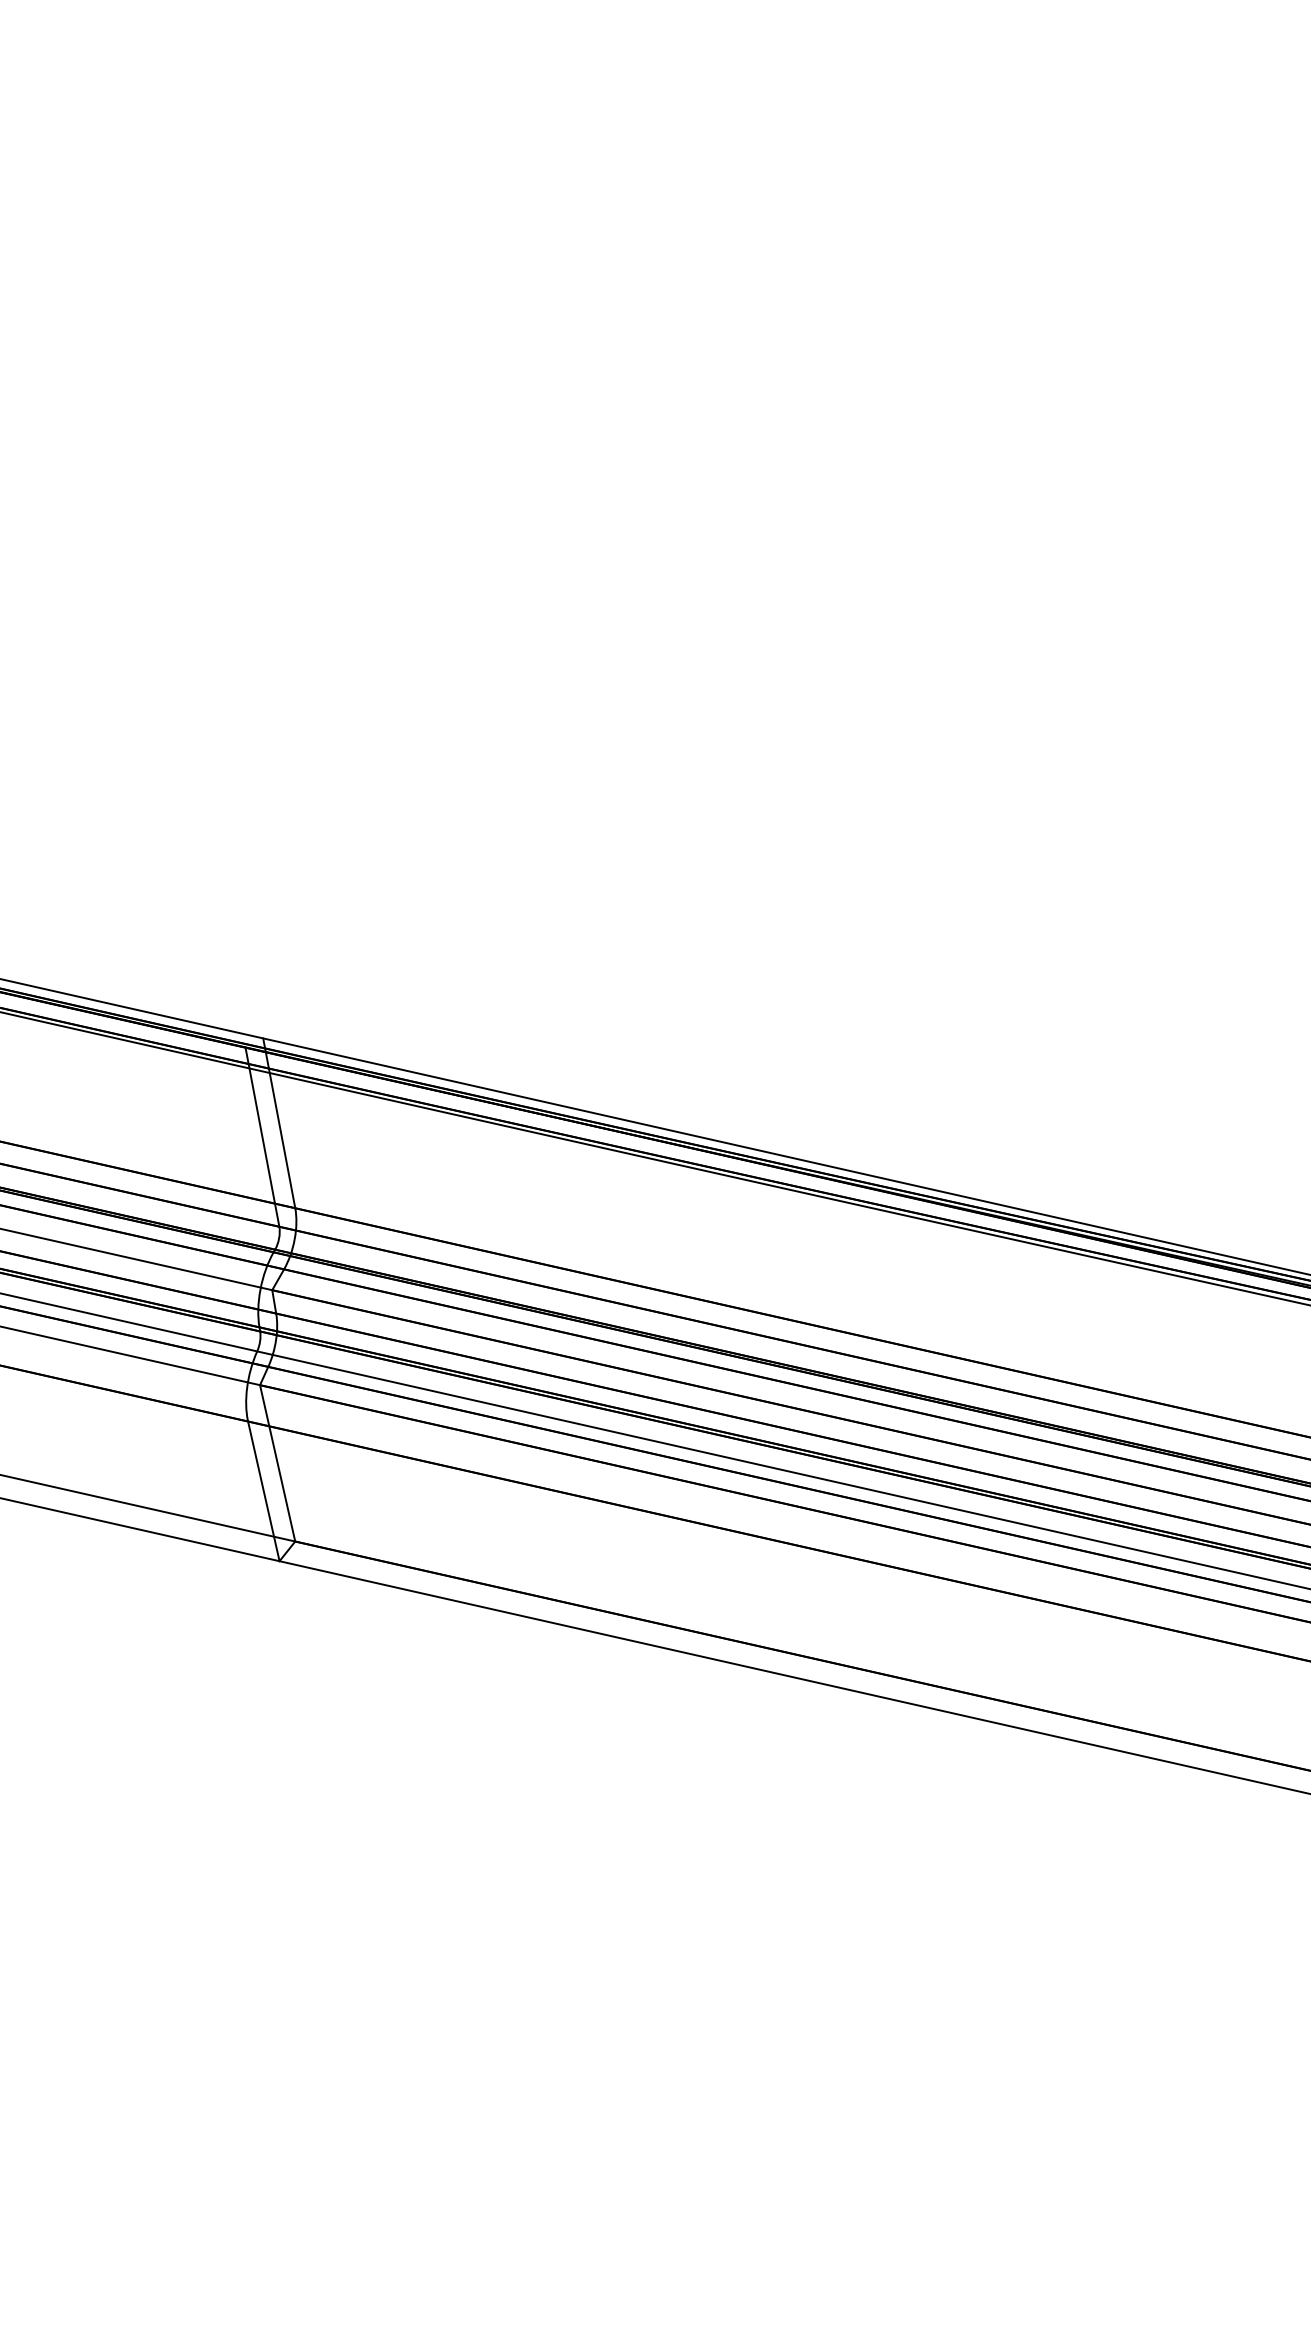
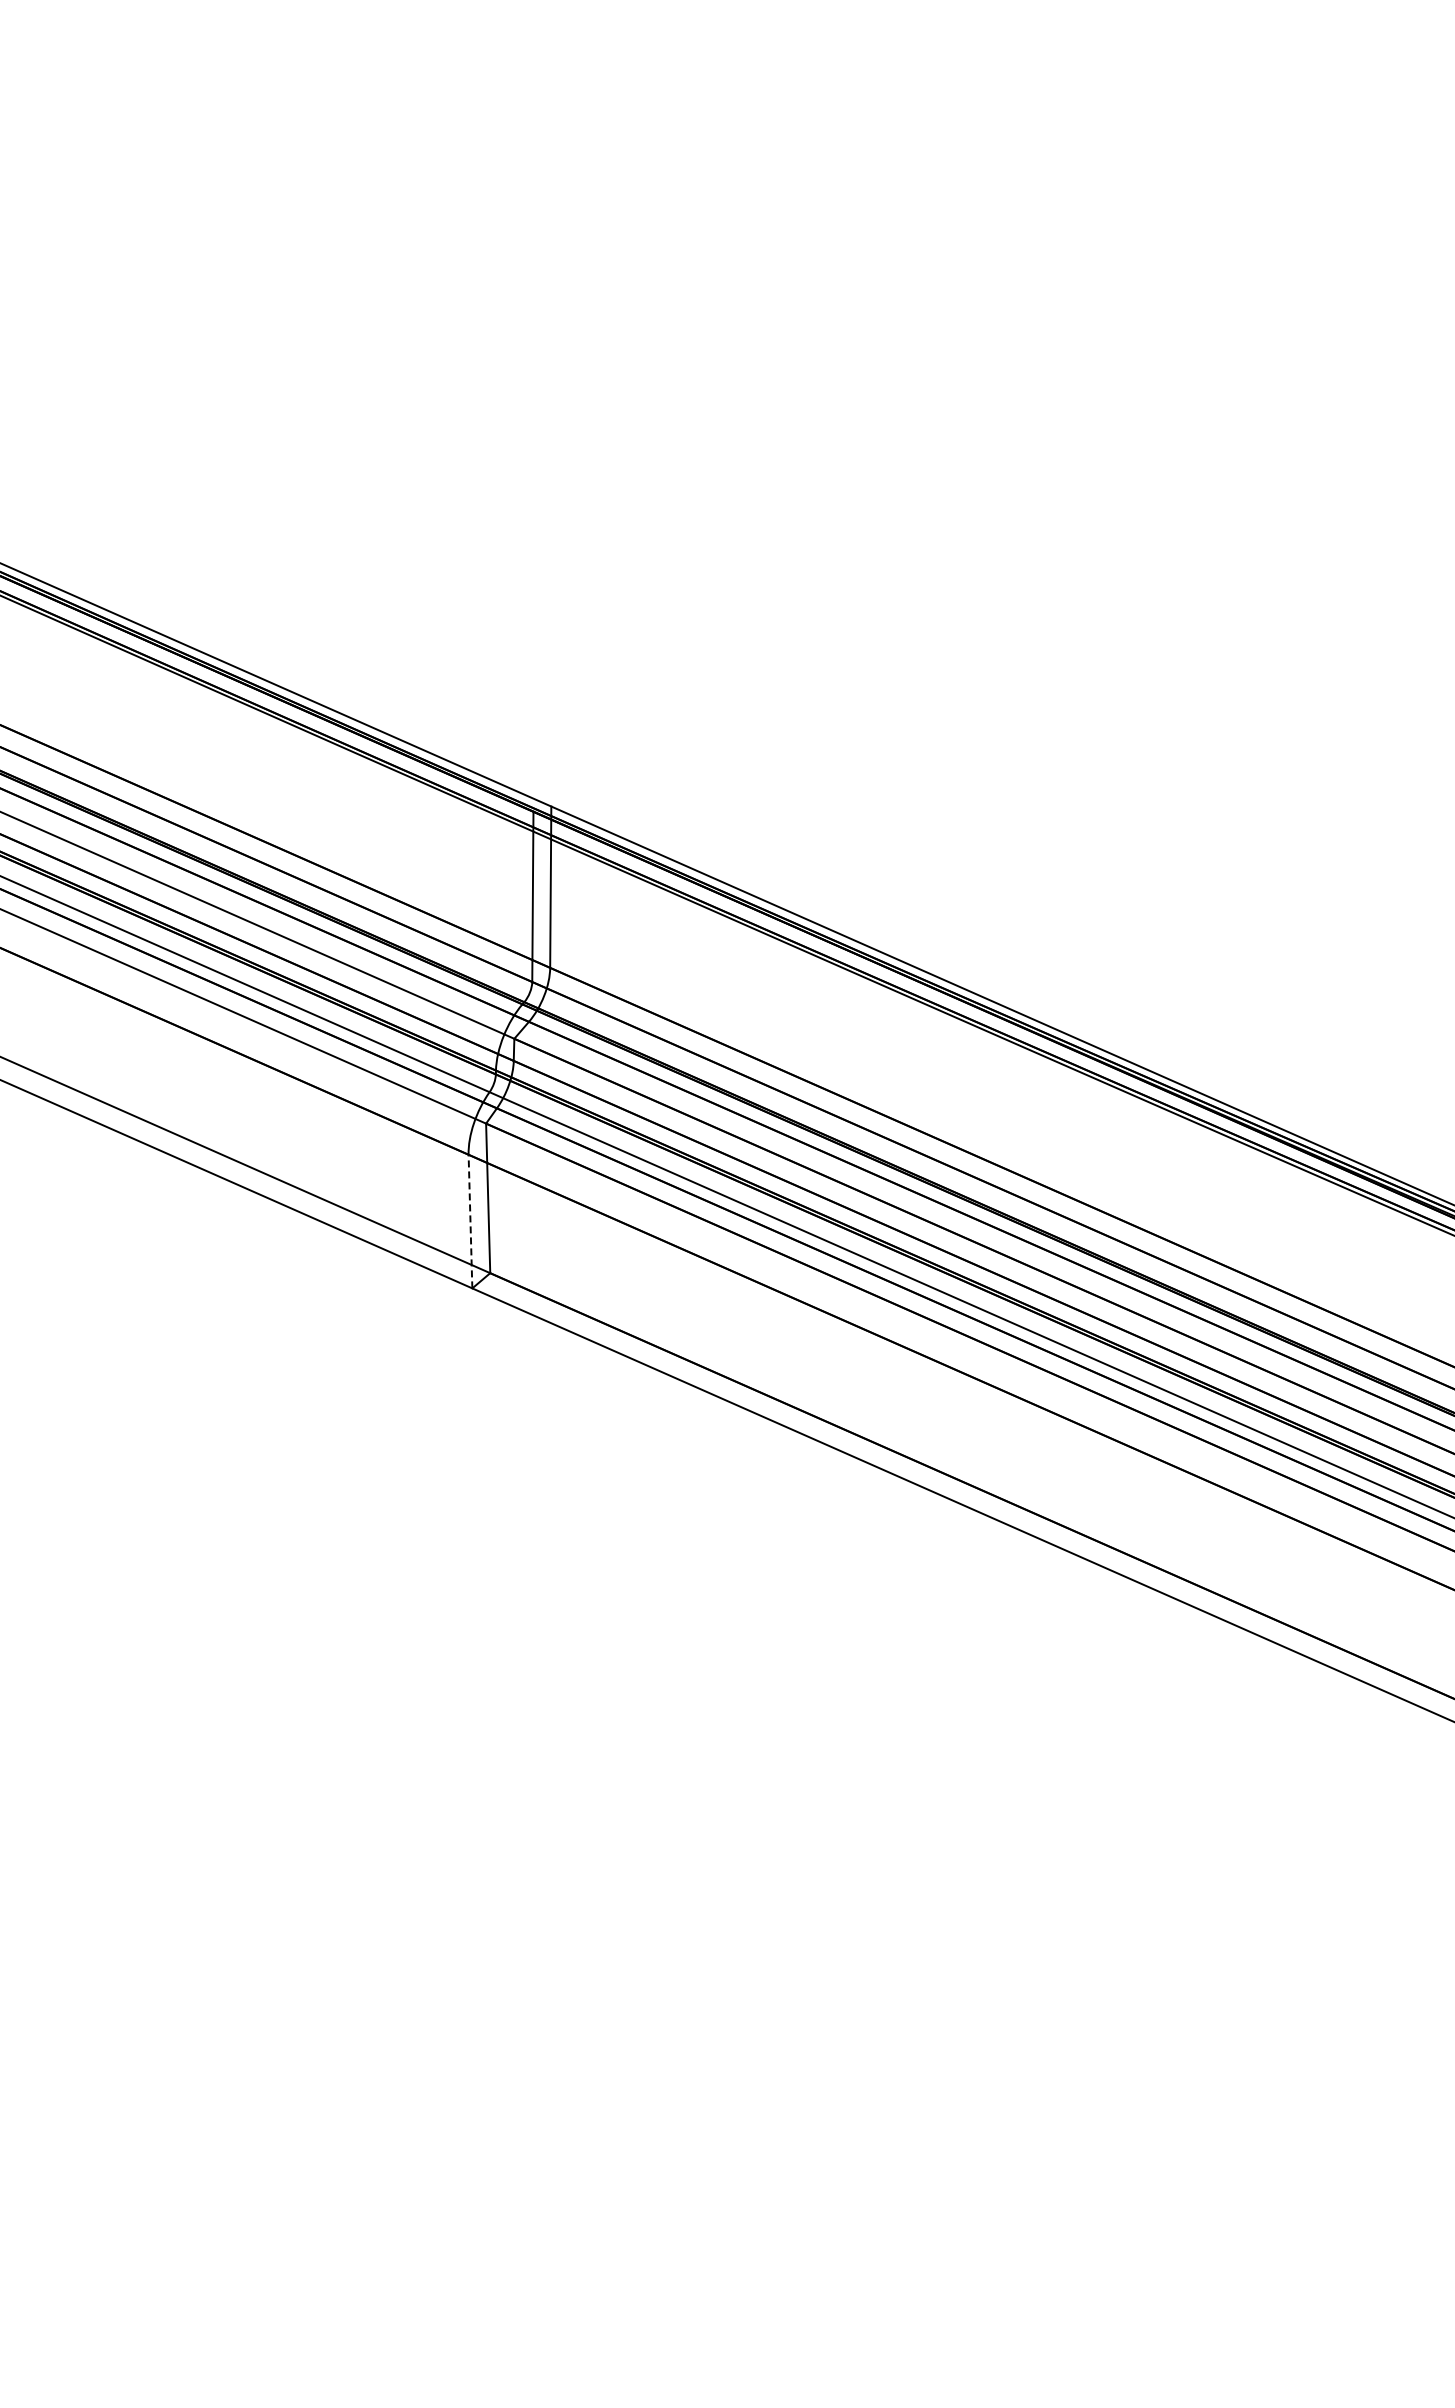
line: (263, 1491) -> (470, 1221), solid -> dashed

